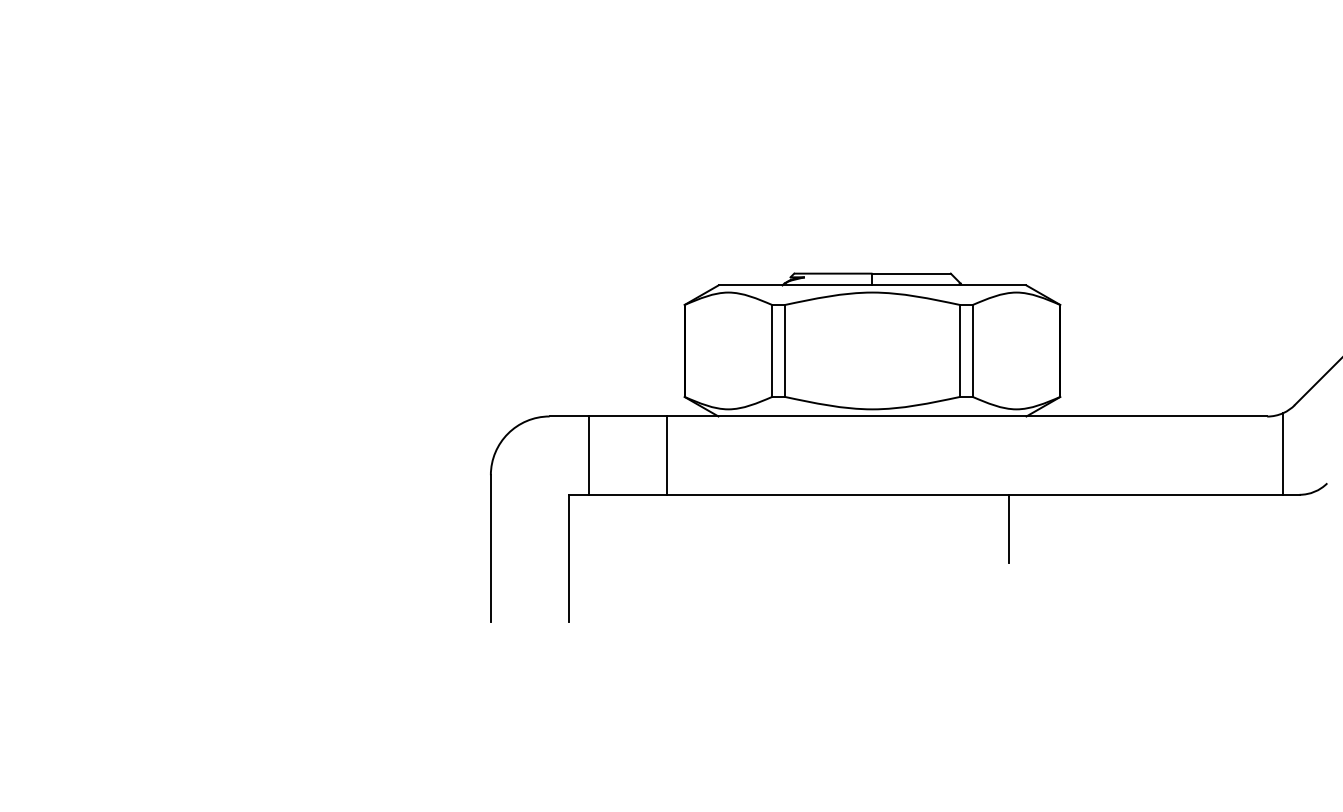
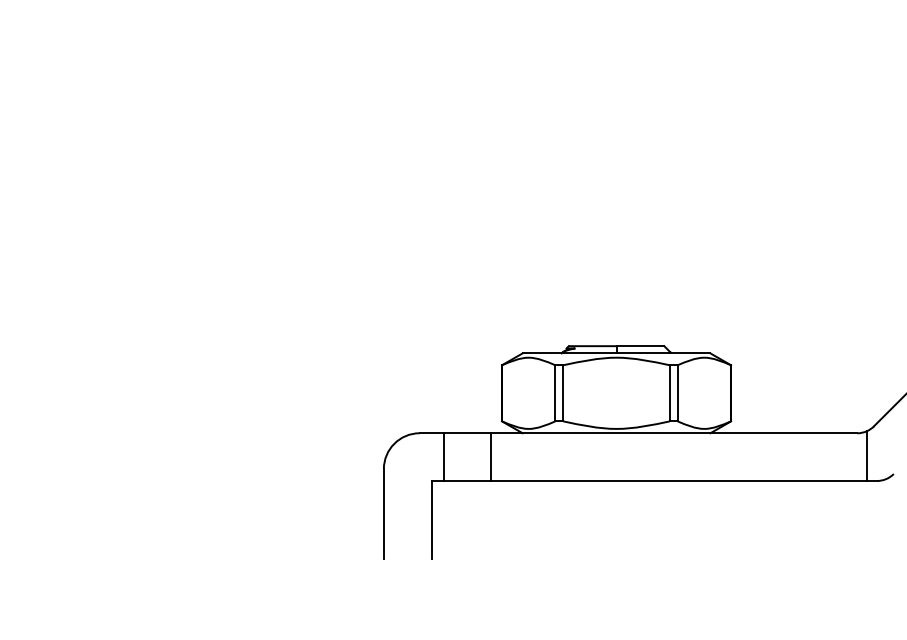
line: (1010, 528) -> (700, 501), removed

